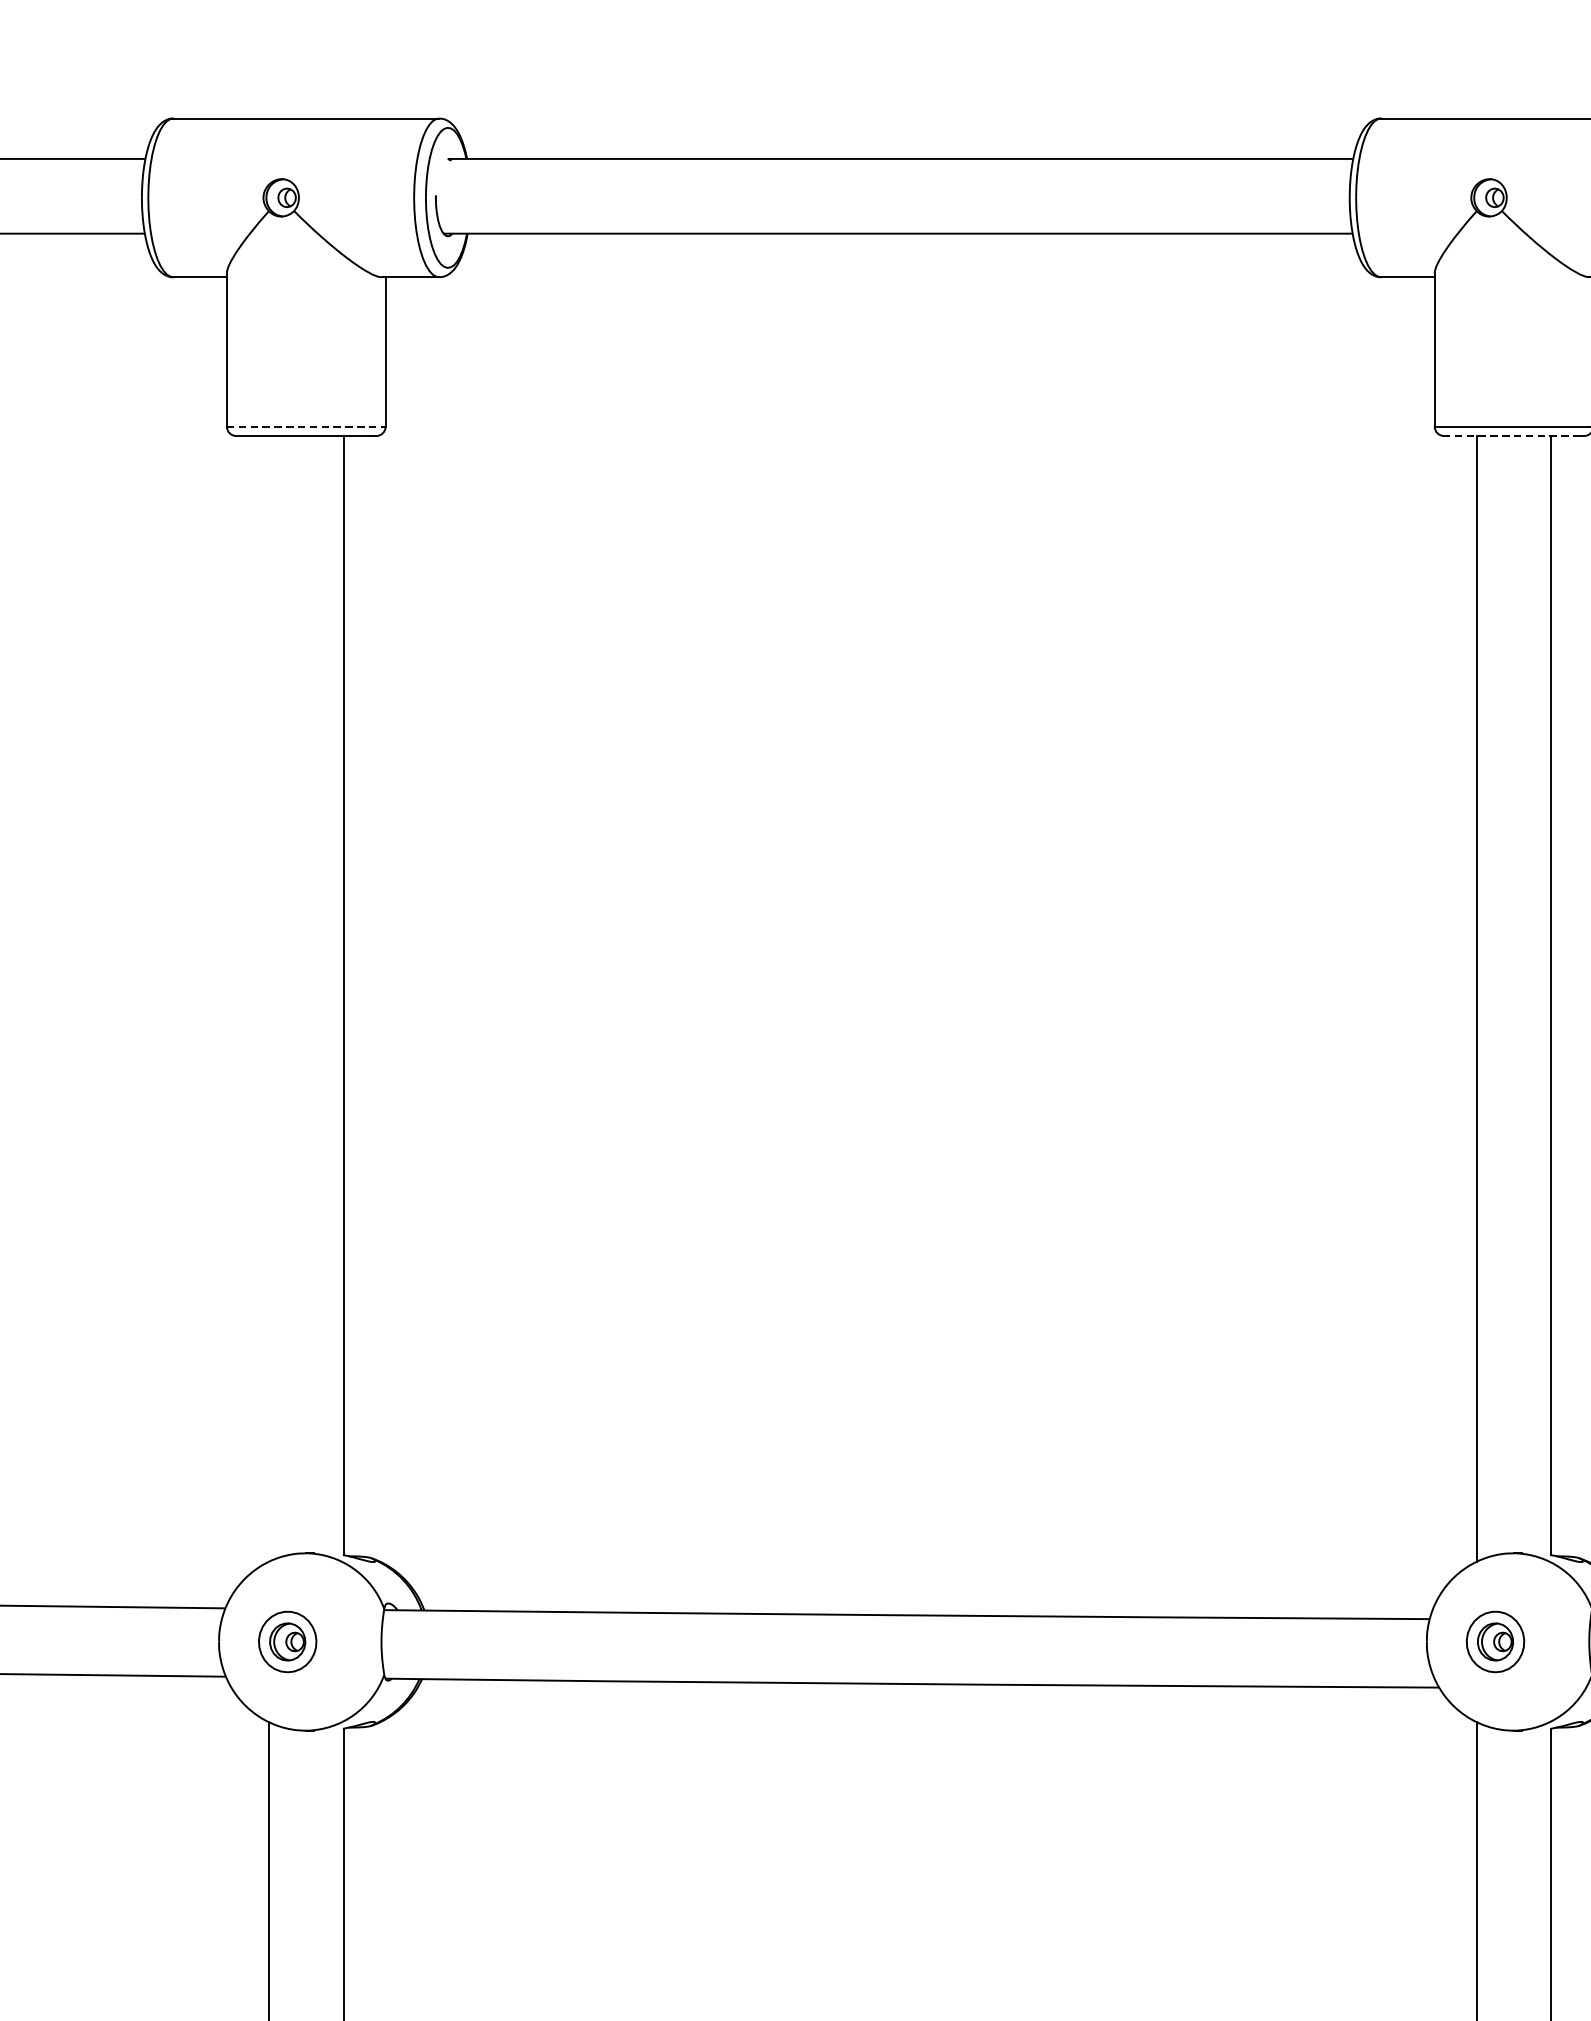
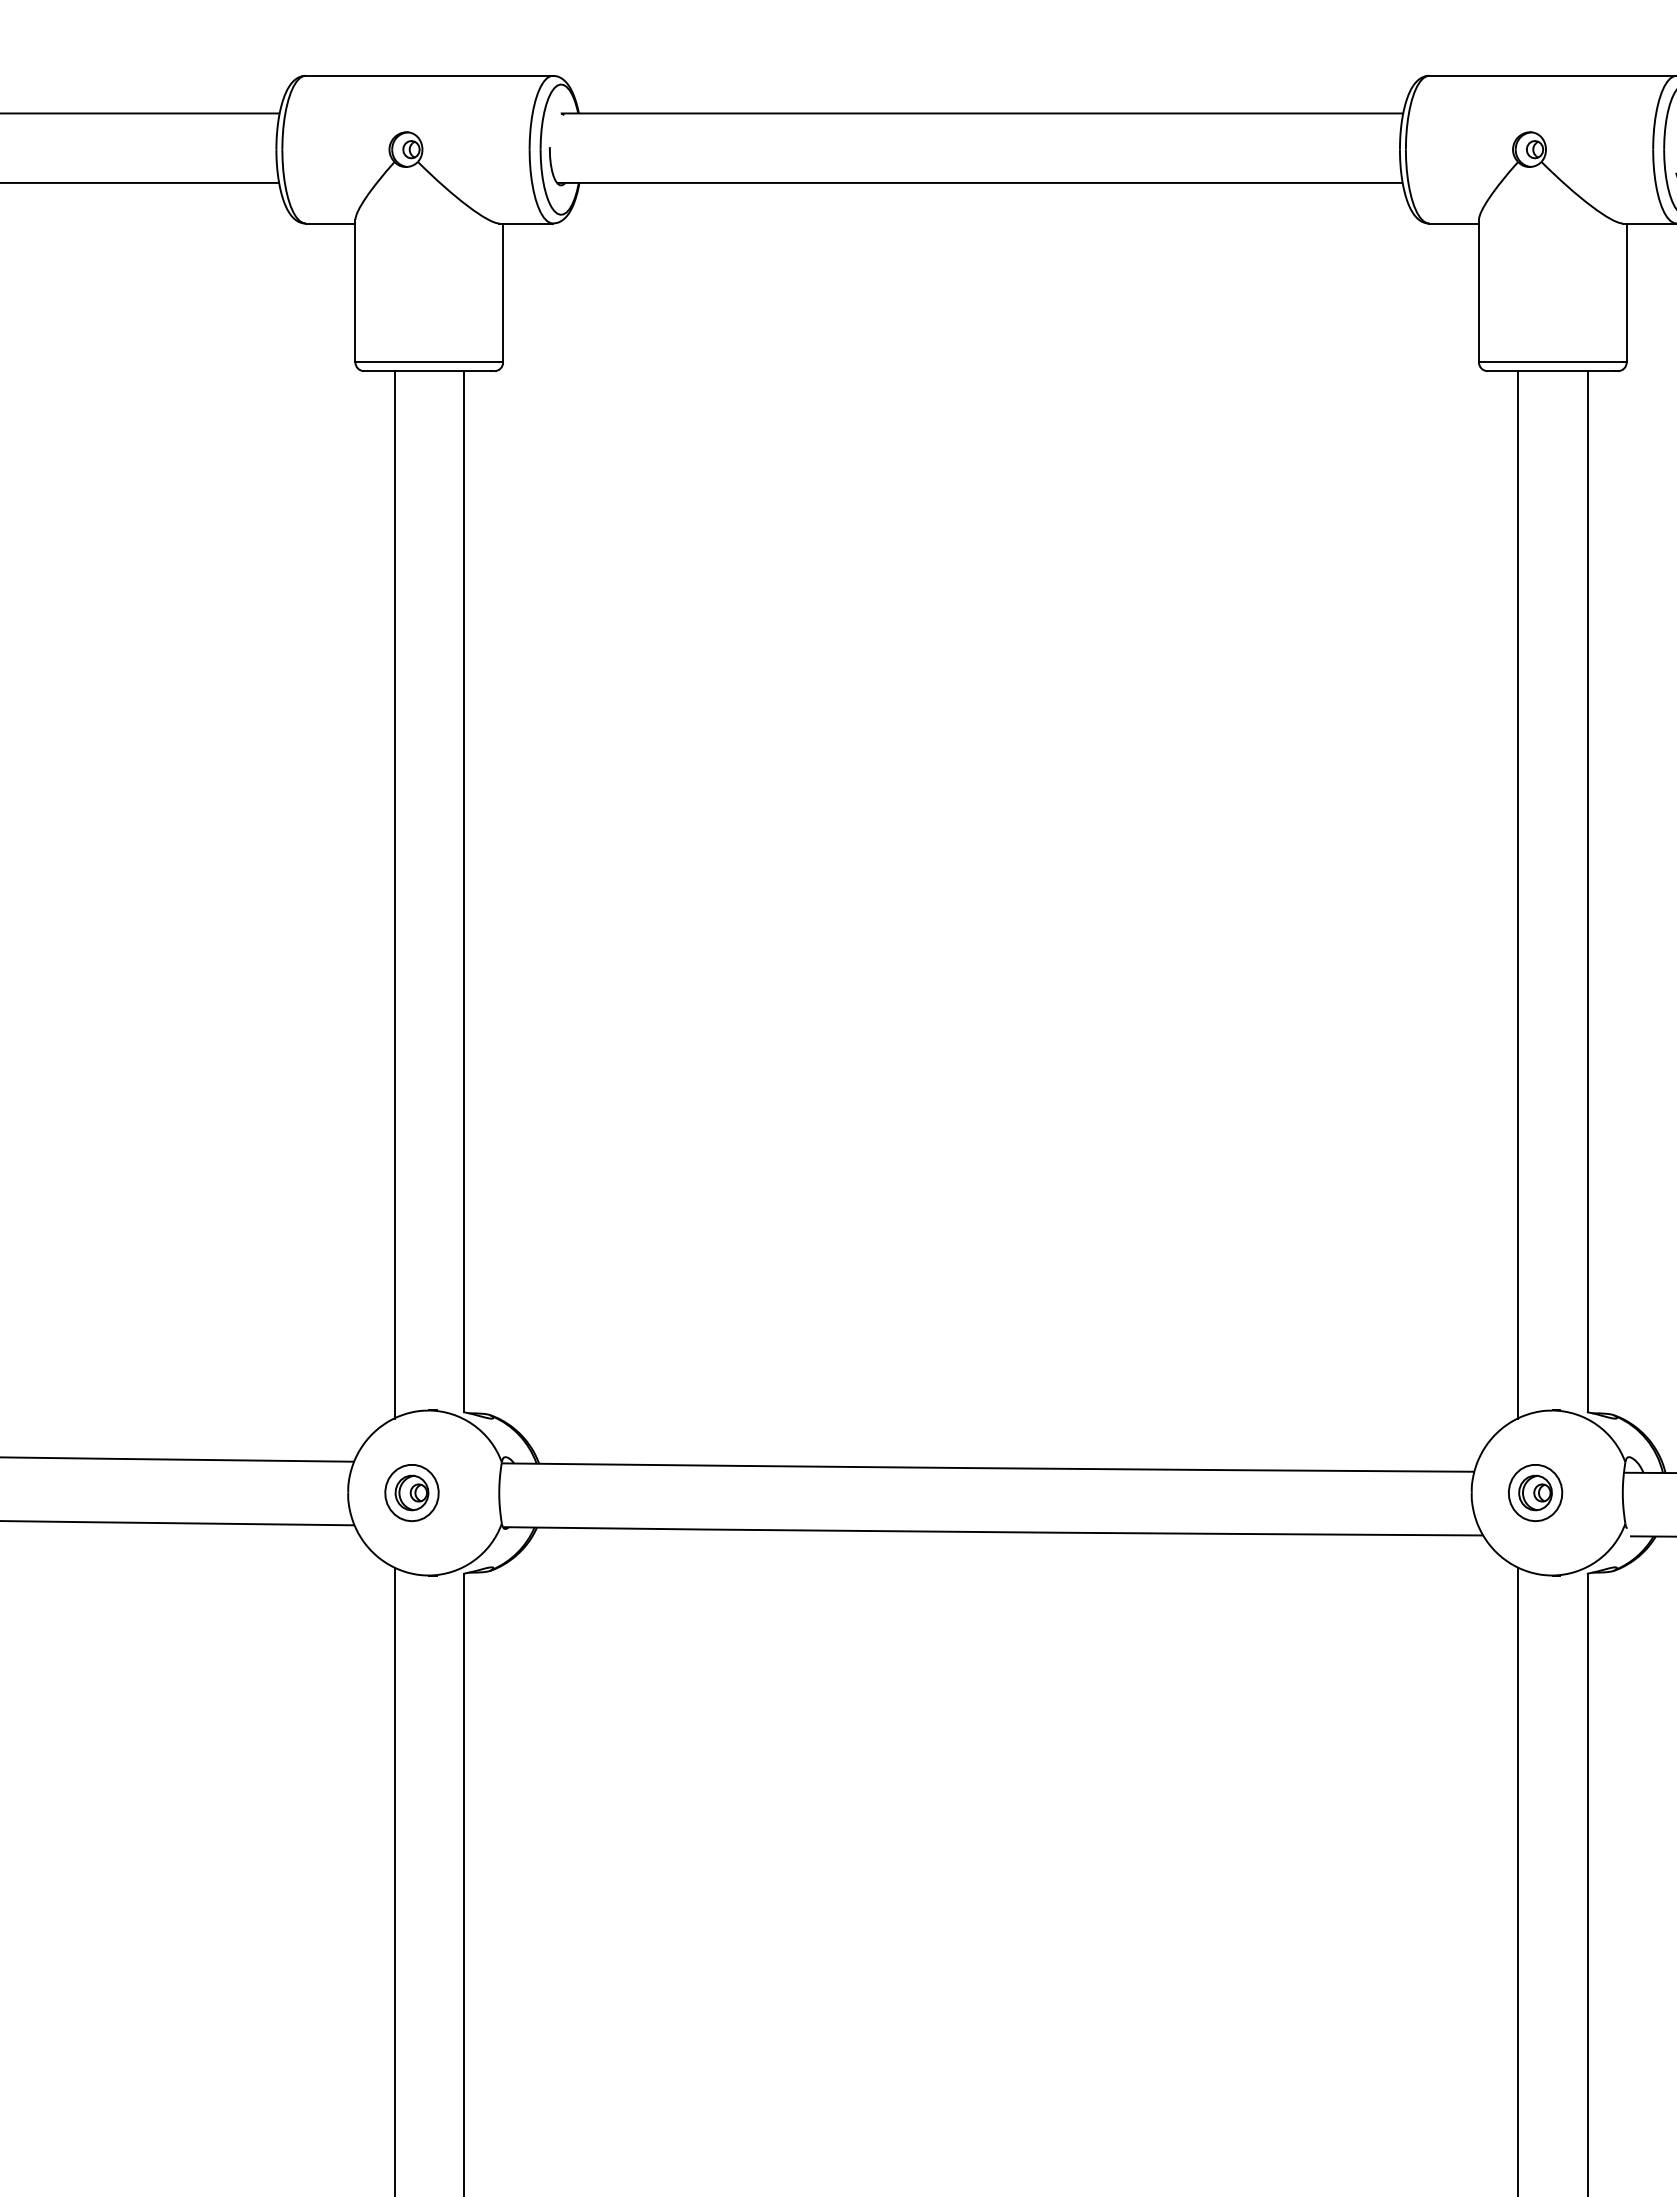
line: (304, 426) -> (427, 362), dashed -> solid
line: (1511, 436) -> (1550, 371), dashed -> solid
line: (268, 998) -> (394, 894), added

